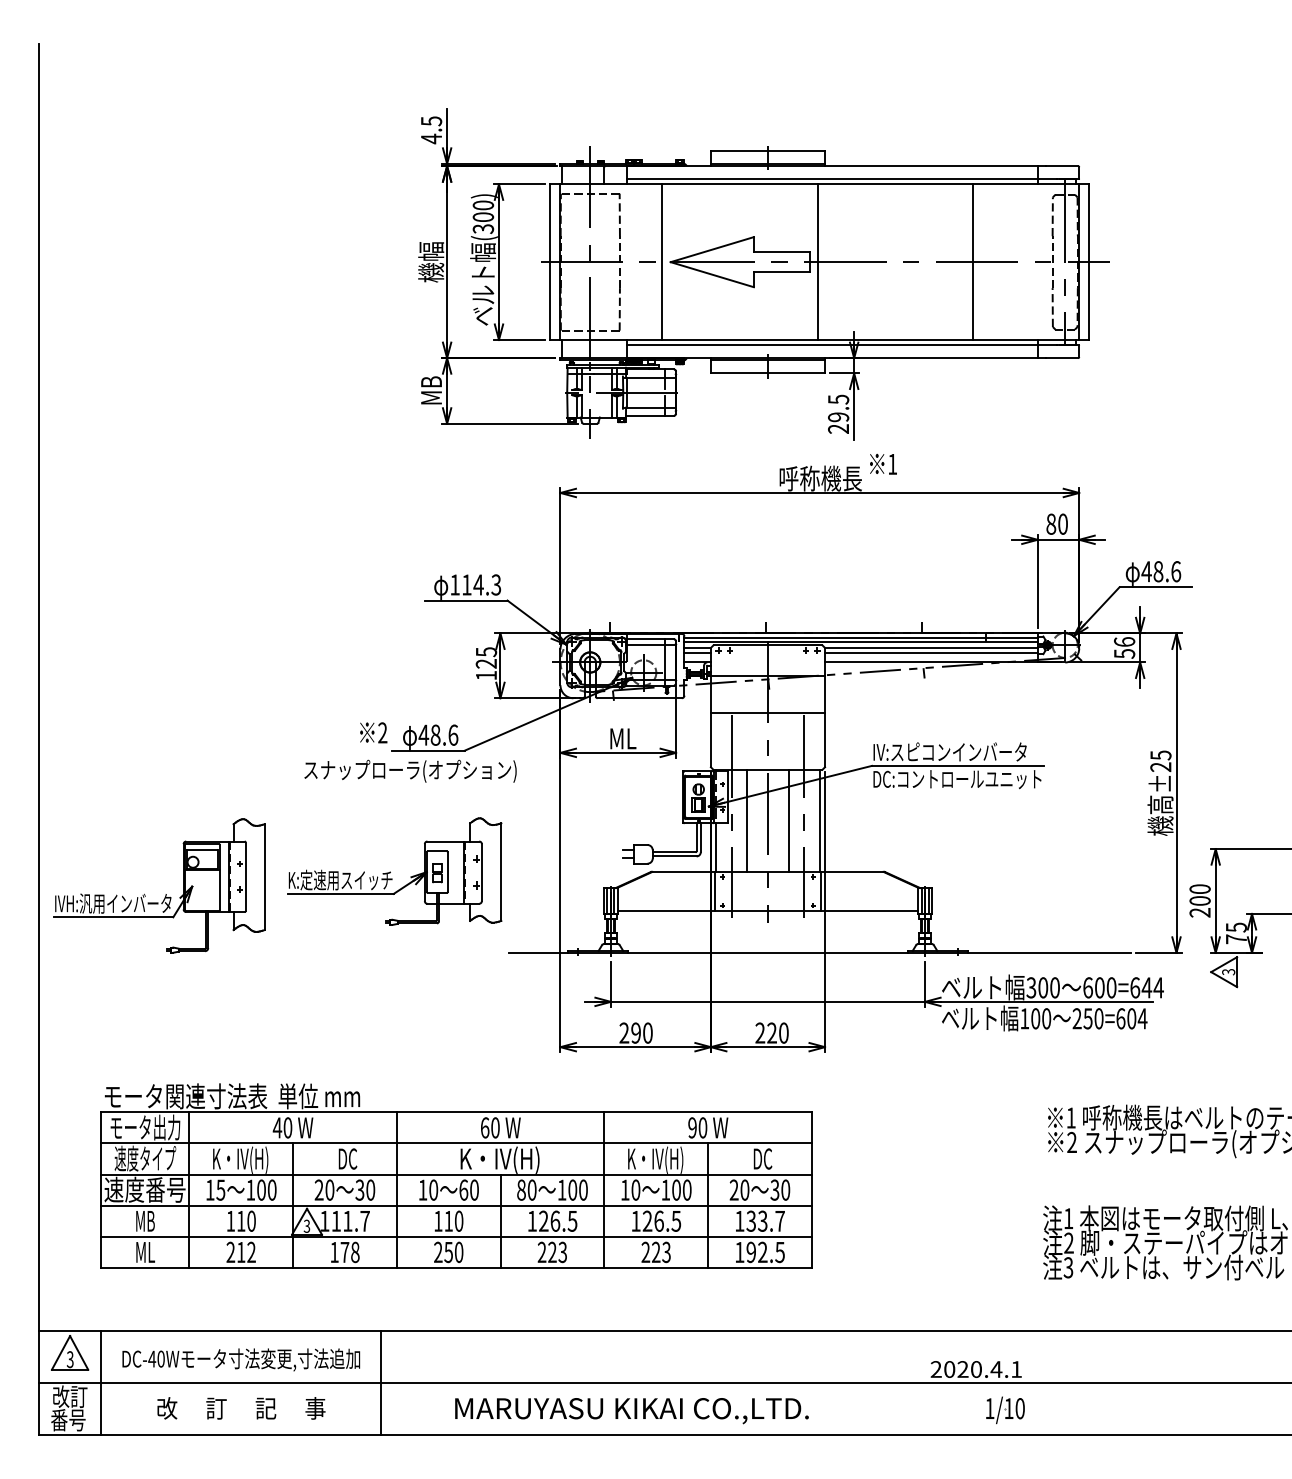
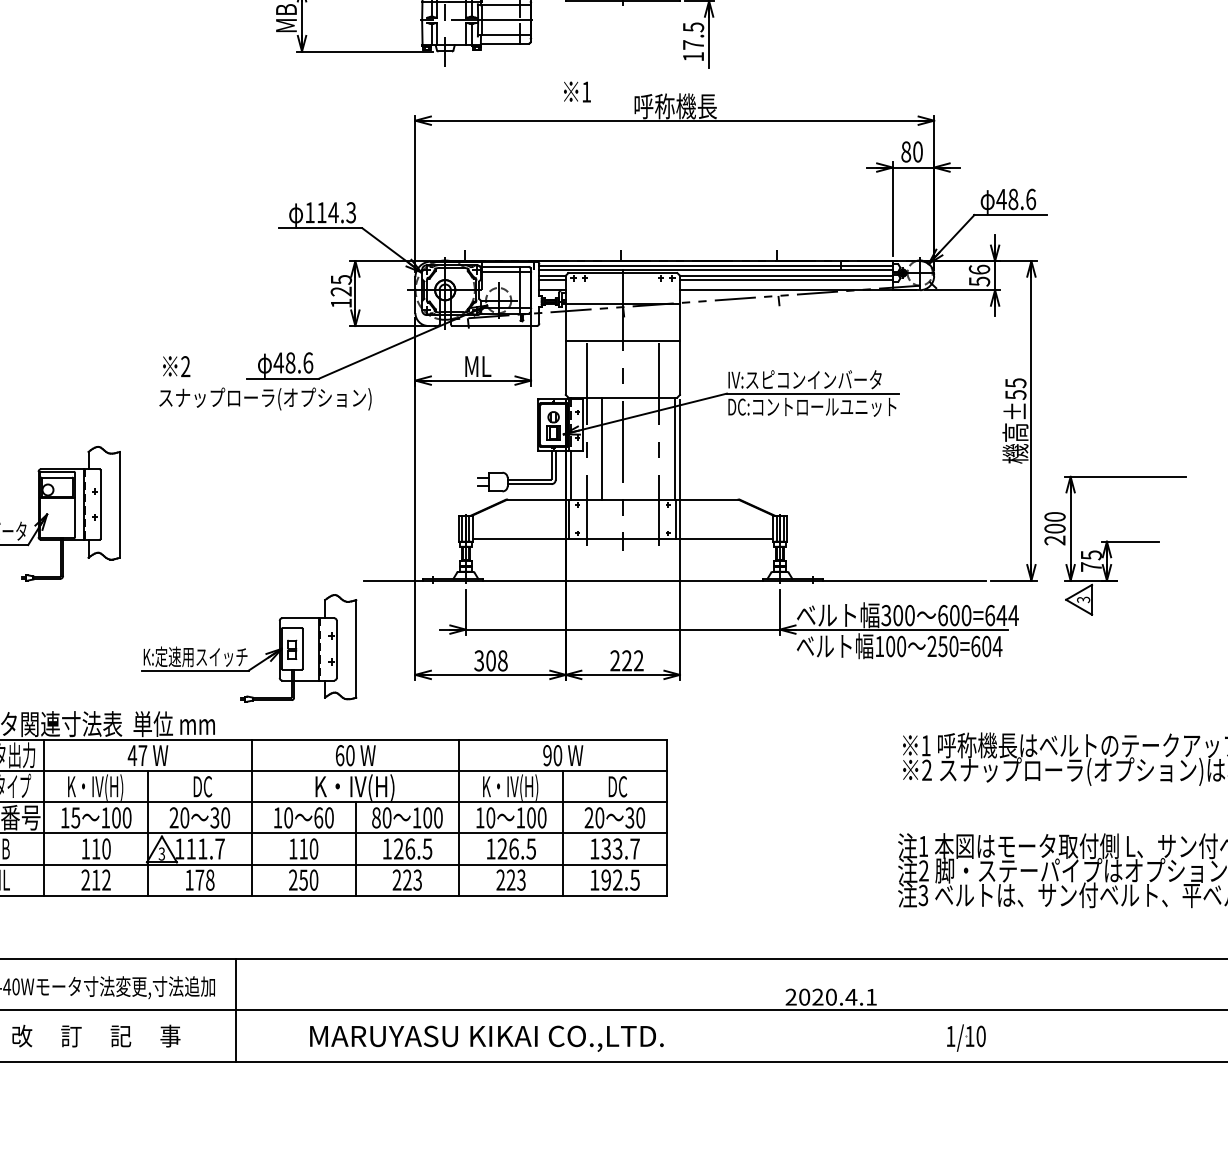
text: (838, 422) -> (693, 50), 29.5 -> 17.5
text: (883, 463) -> (577, 91), moved
text: (373, 732) -> (176, 366), moved
text: (1160, 767) -> (1015, 395), ±25 -> ±55
line: (788, 820) -> (643, 448), removed
part: (394, 871) -> (249, 648), moved
text: (635, 1032) -> (490, 660), 290 -> 308
text: (783, 1032) -> (638, 660), 220 -> 222
text: (287, 1127) -> (142, 755), 40 -> 47
part: (1005, 1410) -> (966, 1038), moved

